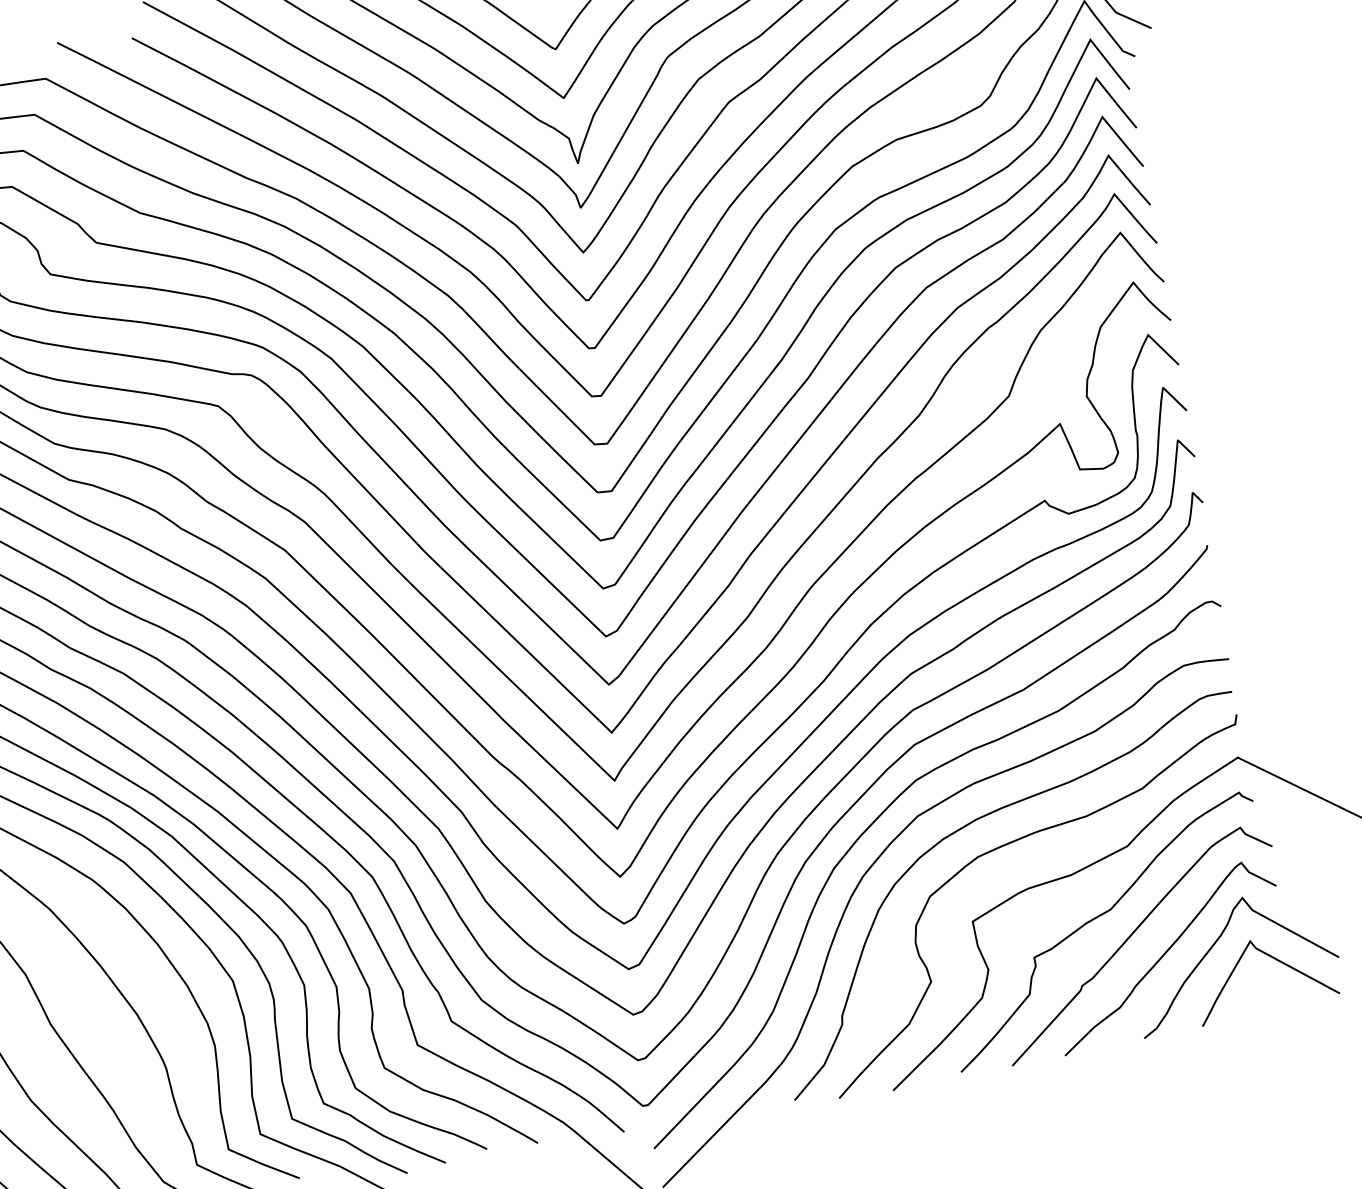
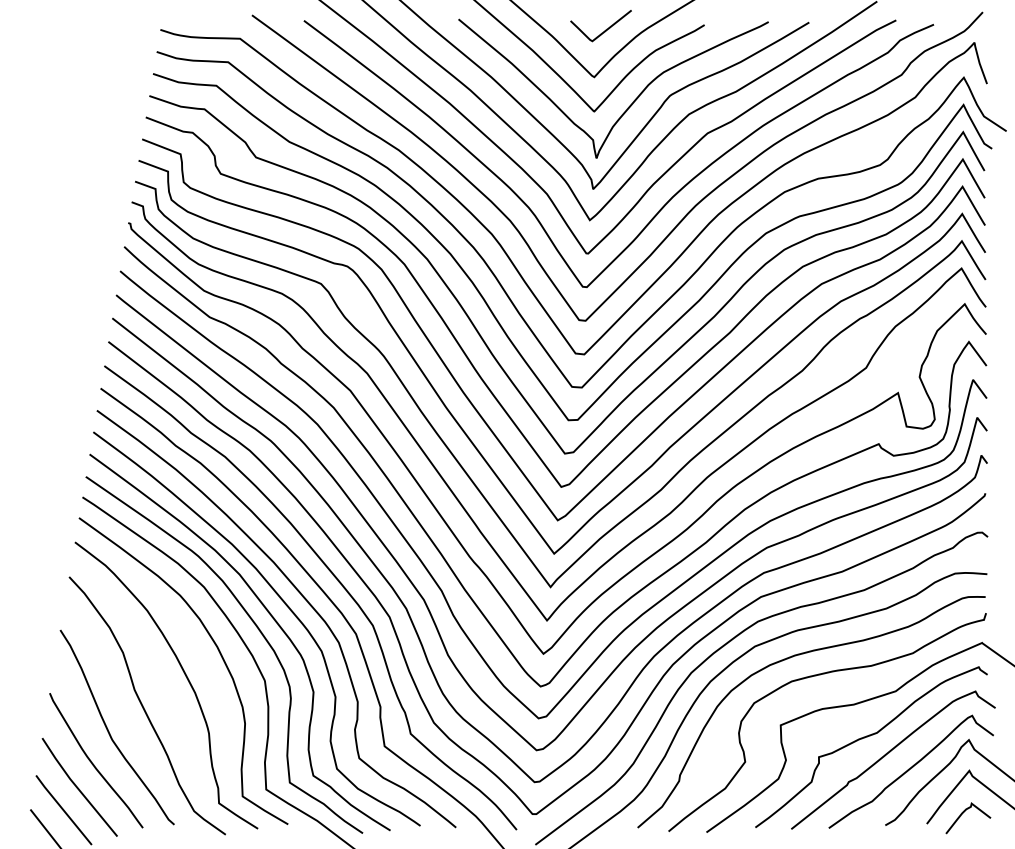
curve: (1252, 1003) -> (963, 813), added

